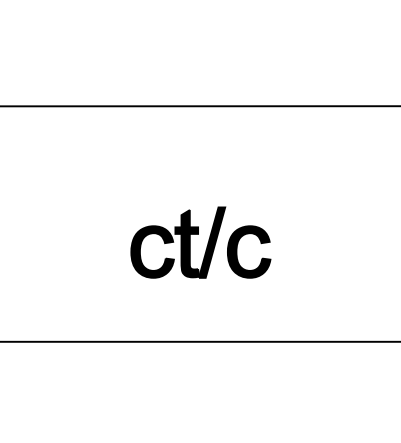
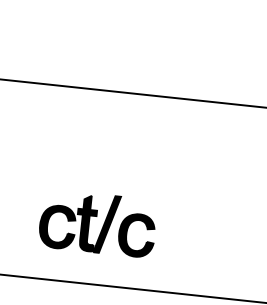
part: (207, 242) -> (103, 224), moved

